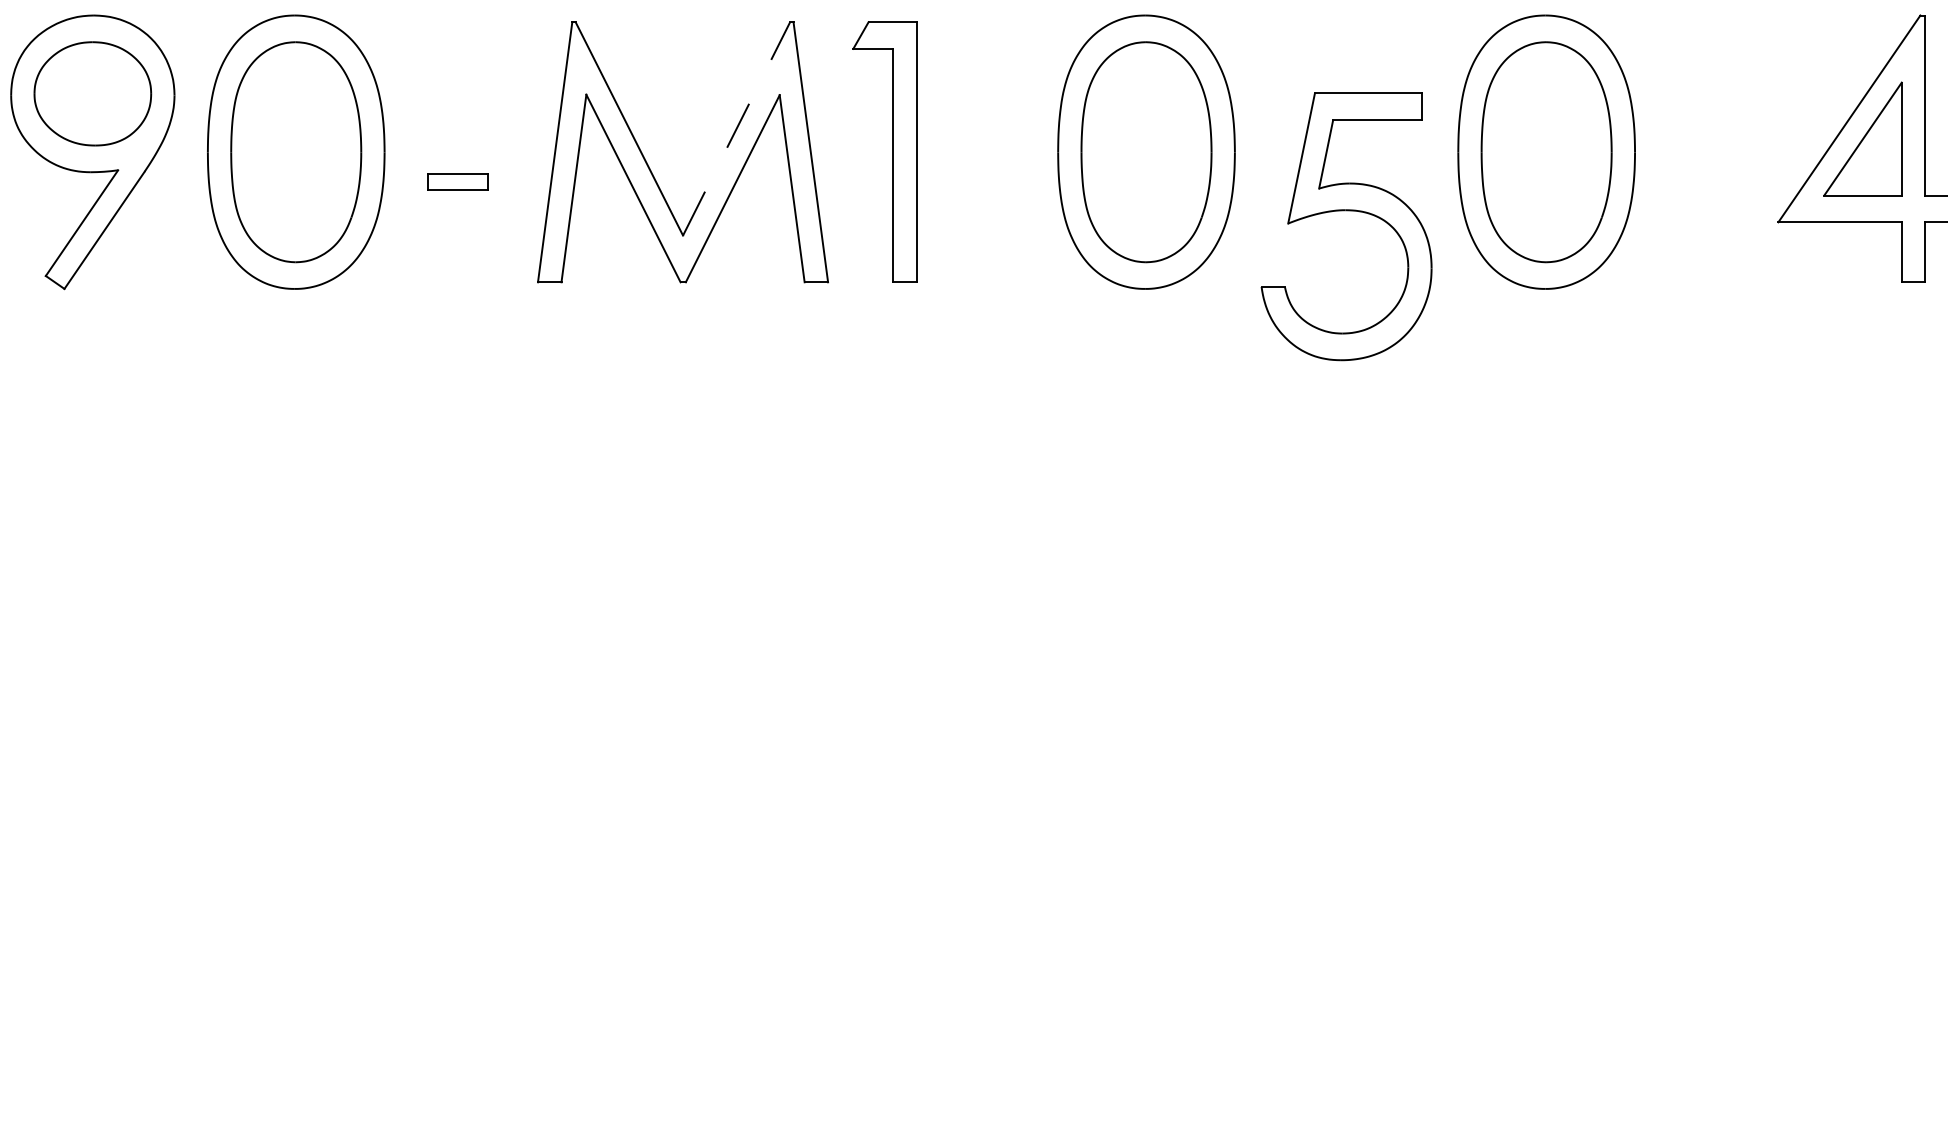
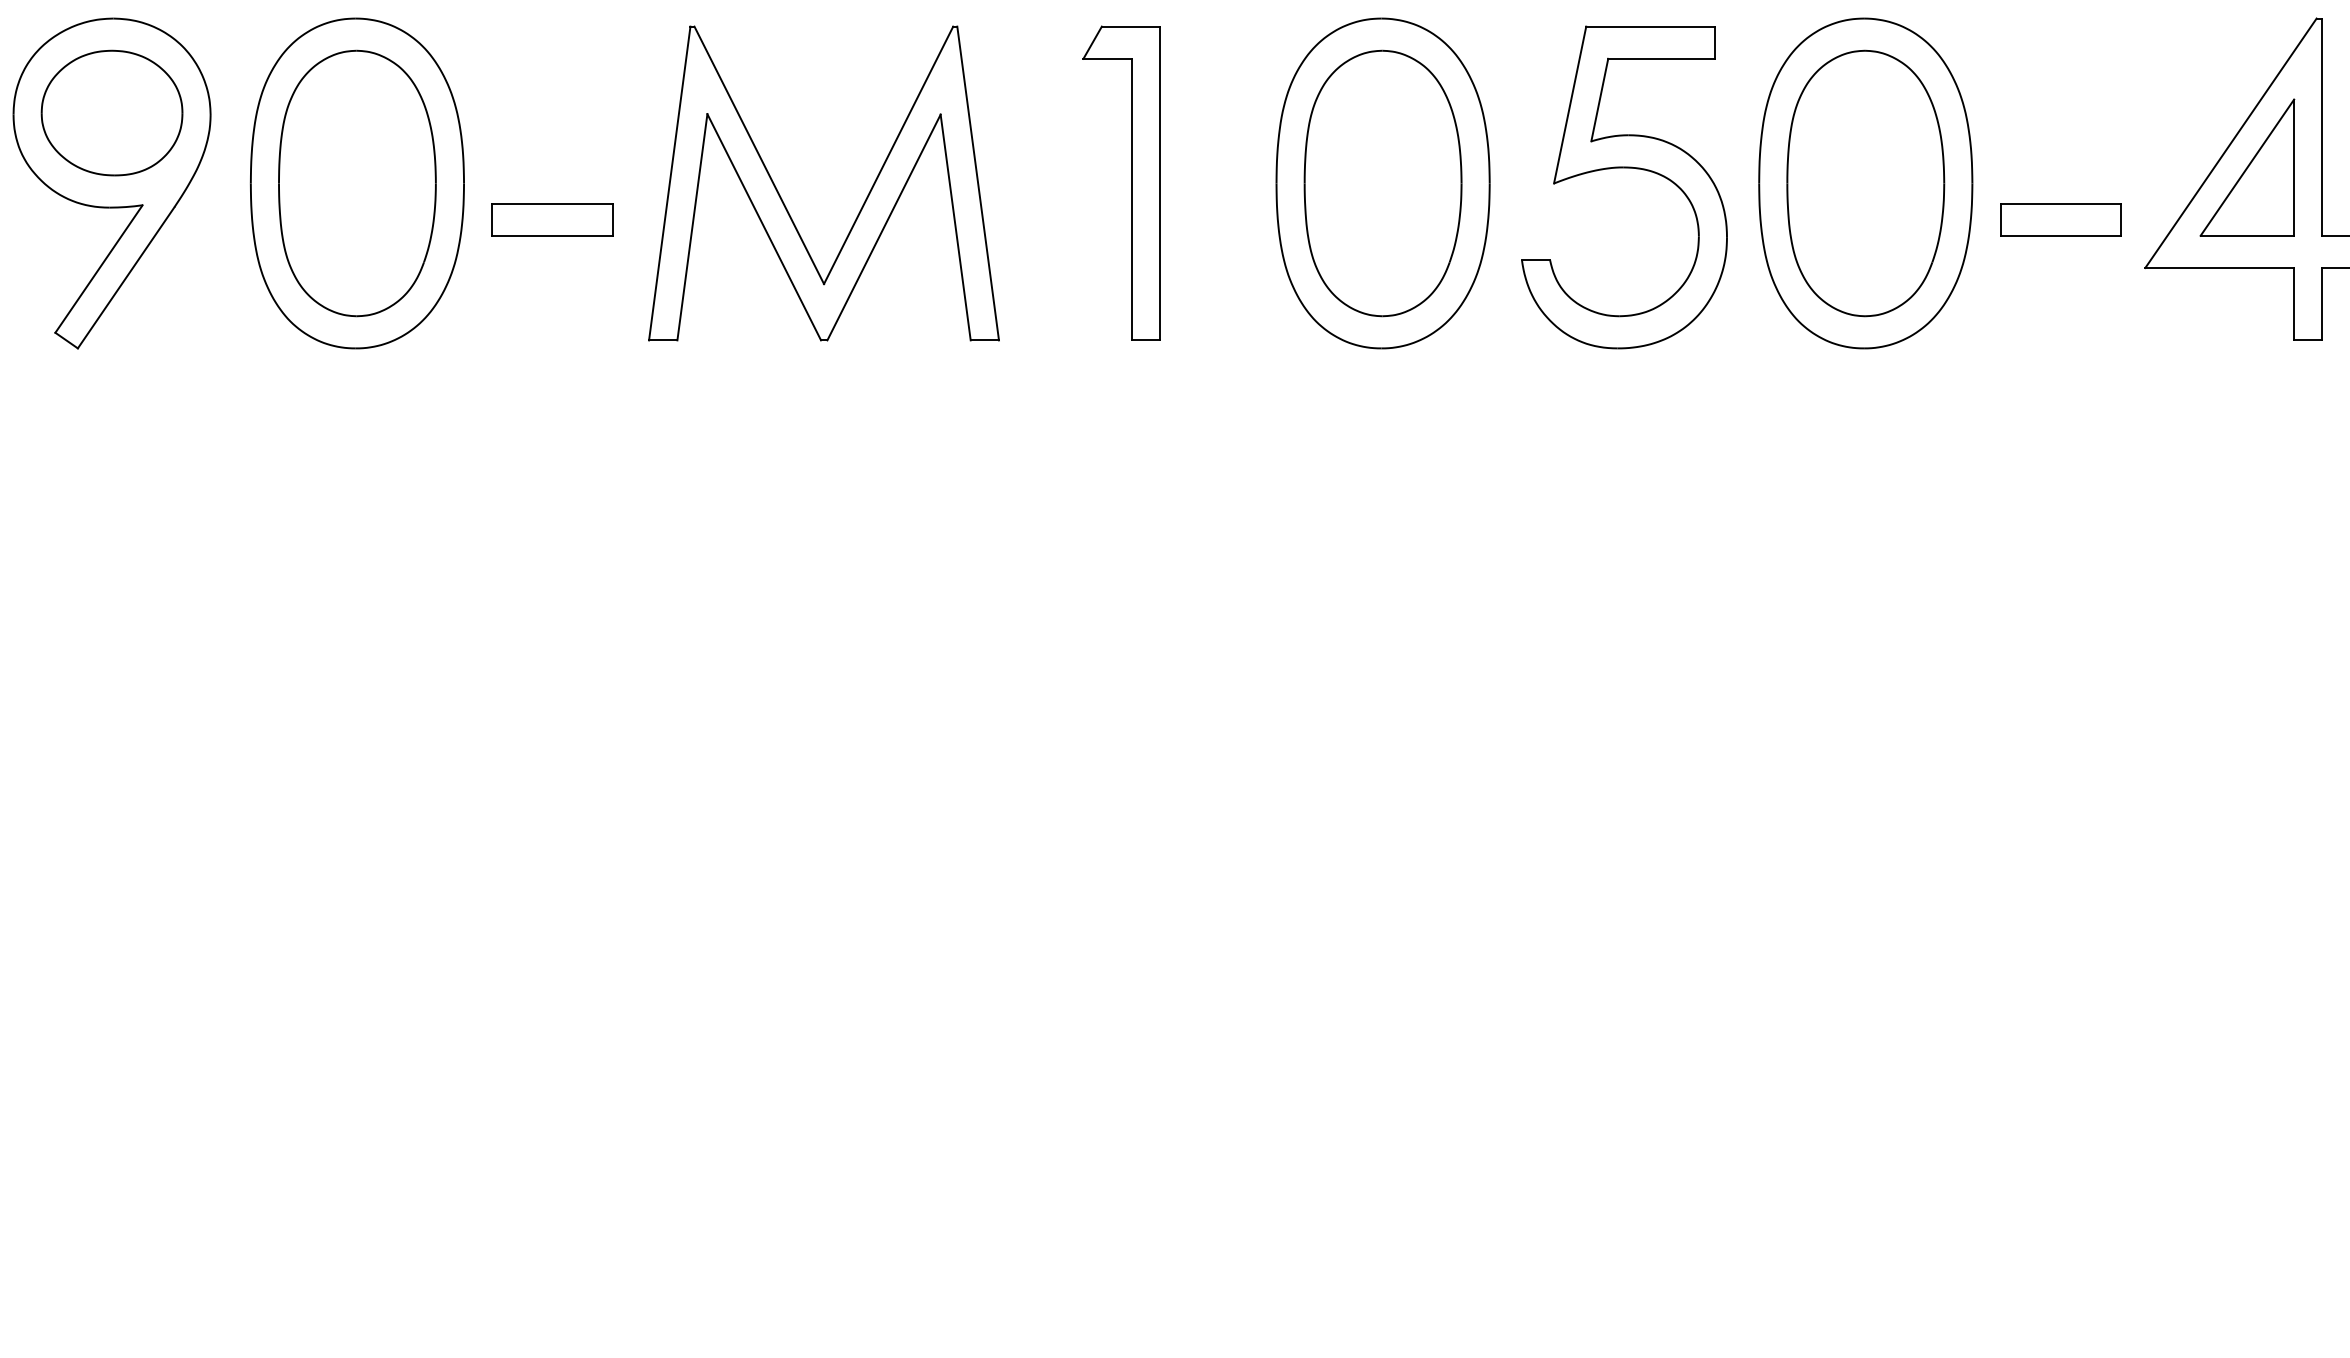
line: (736, 128) -> (888, 154), dashed -> solid
part: (893, 151) -> (1131, 182), moved
part: (457, 182) -> (552, 219), size x1.67
part: (1708, 182) -> (2060, 219), added
part: (1346, 211) -> (1624, 168), moved

